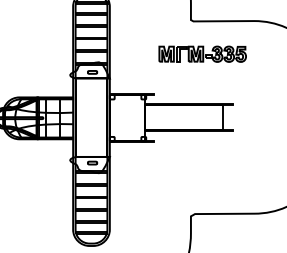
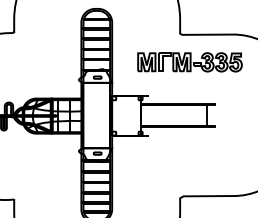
part: (202, 54) -> (189, 62), size x1.43

